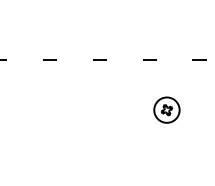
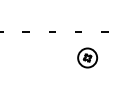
part: (166, 109) -> (87, 57), size x1.43

